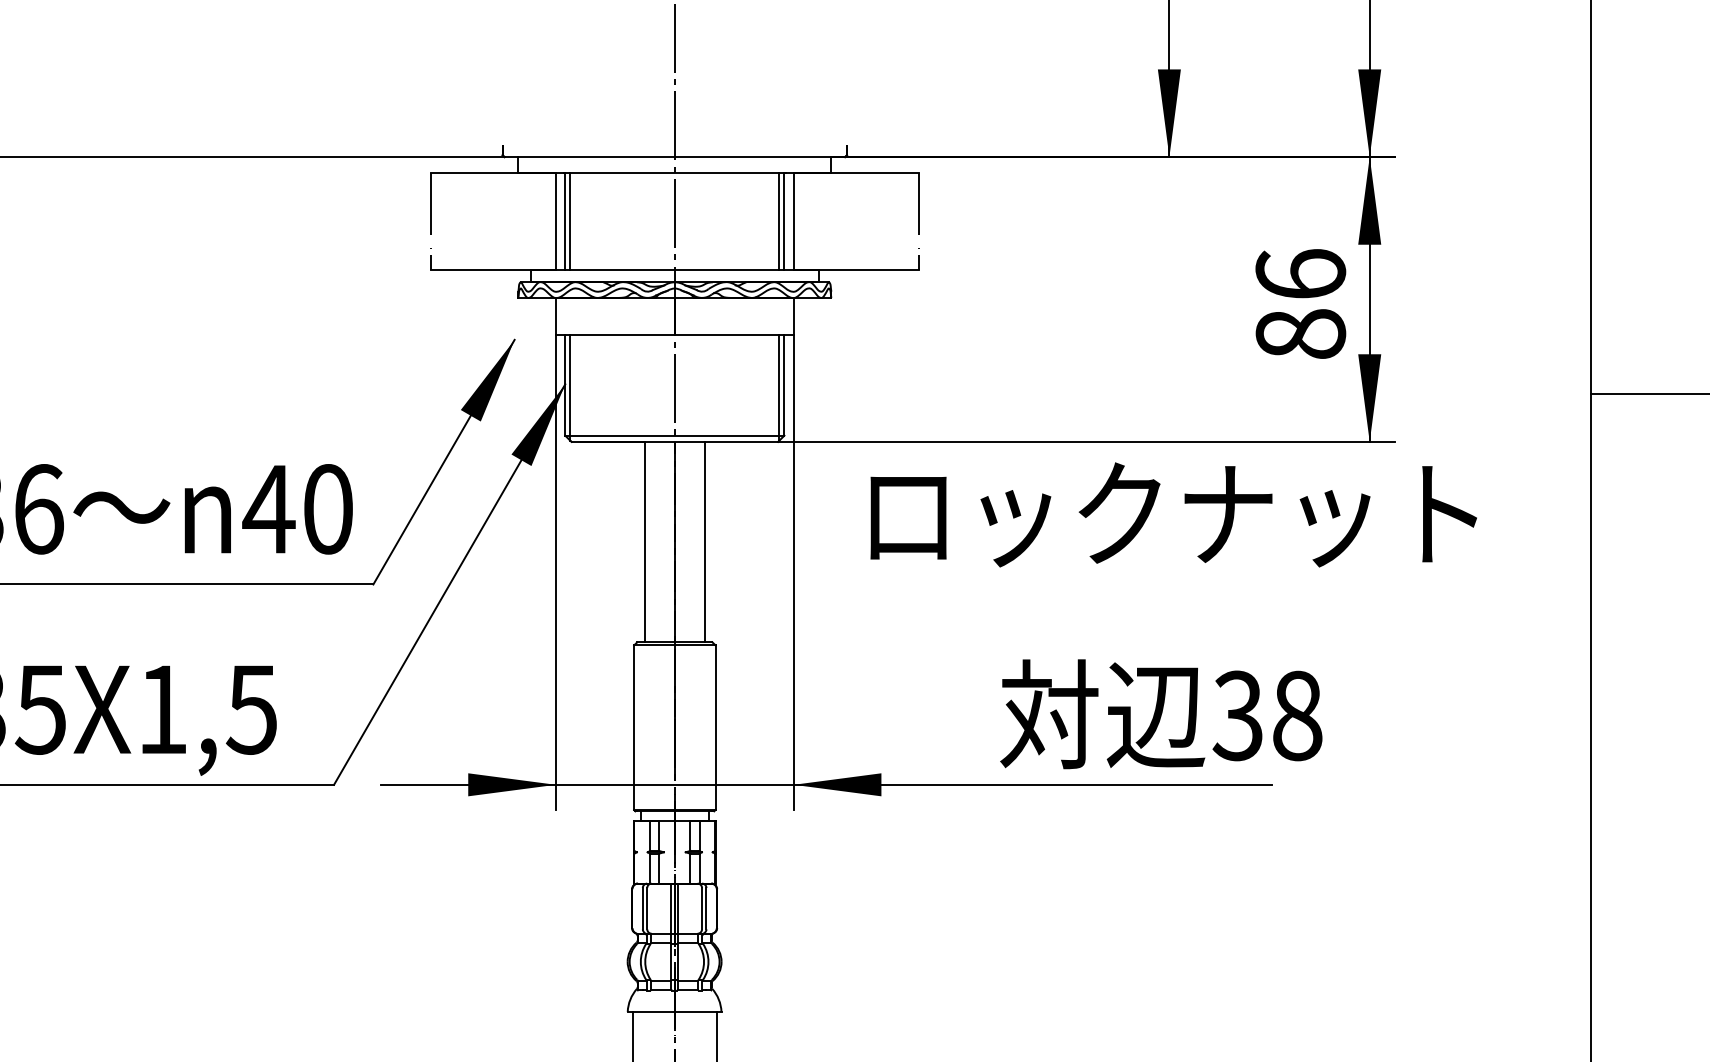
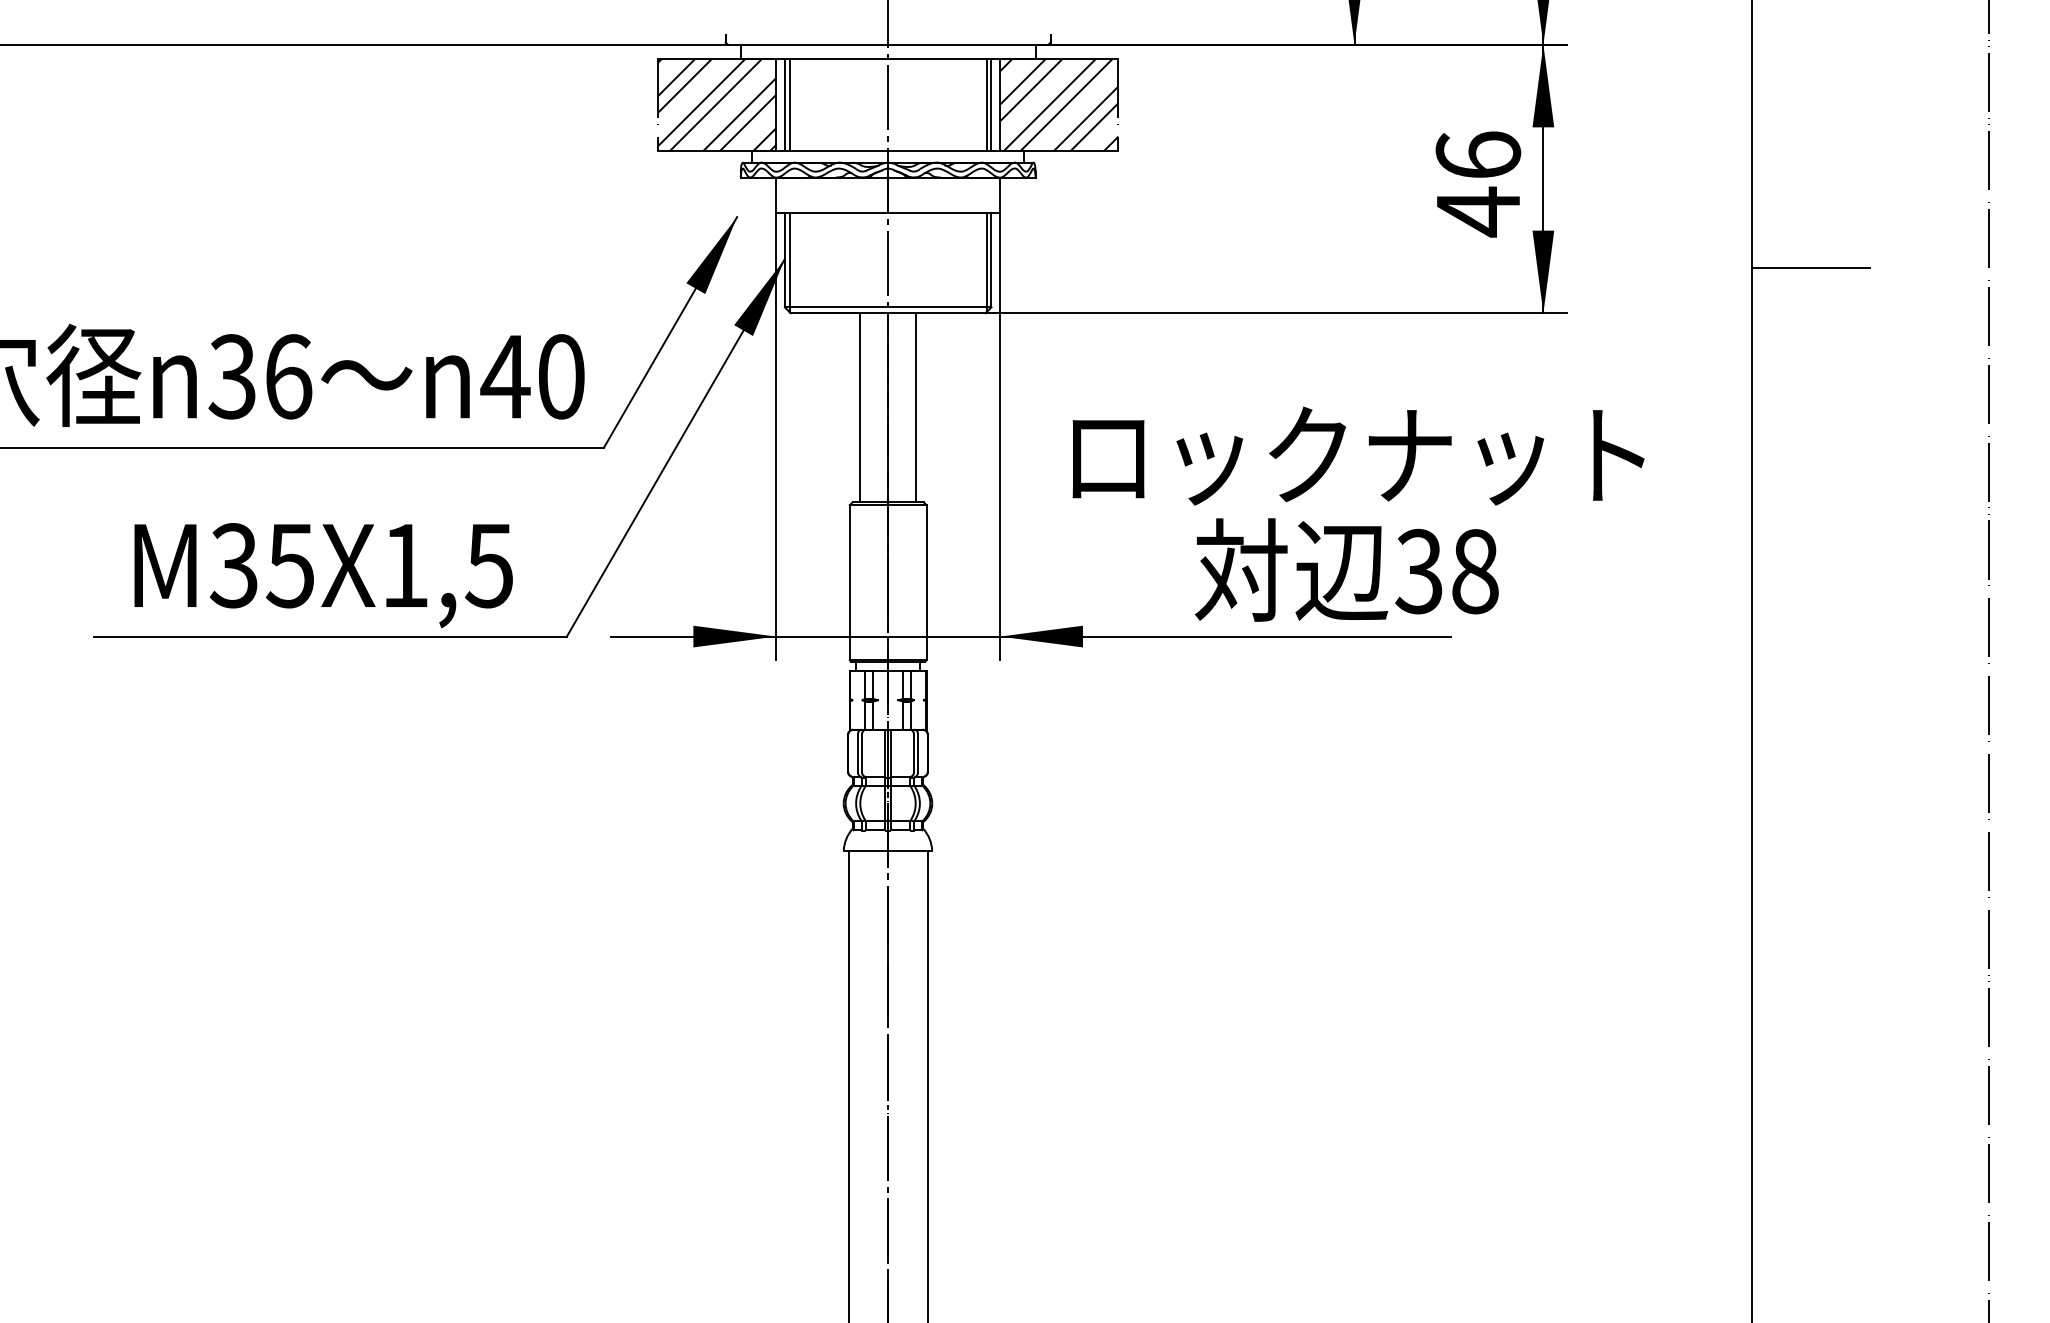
hatch: (492, 220) -> (716, 104), added
hatch: (856, 220) -> (1059, 104), added
text: (1300, 333) -> (1478, 211), 86 -> 46
text: (1173, 514) -> (1358, 455), moved

